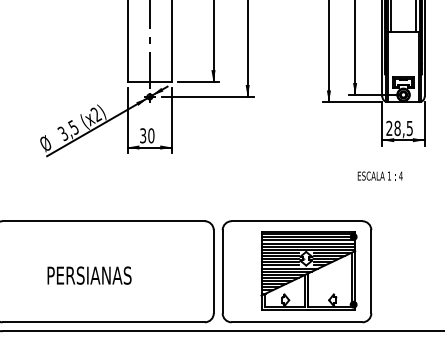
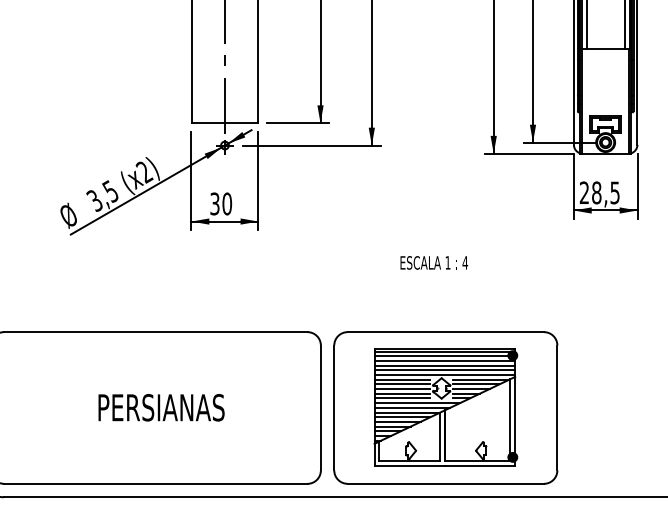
text: (379, 175) -> (433, 262), moved
part: (308, 270) -> (445, 406), moved
text: (89, 275) -> (161, 407), moved

